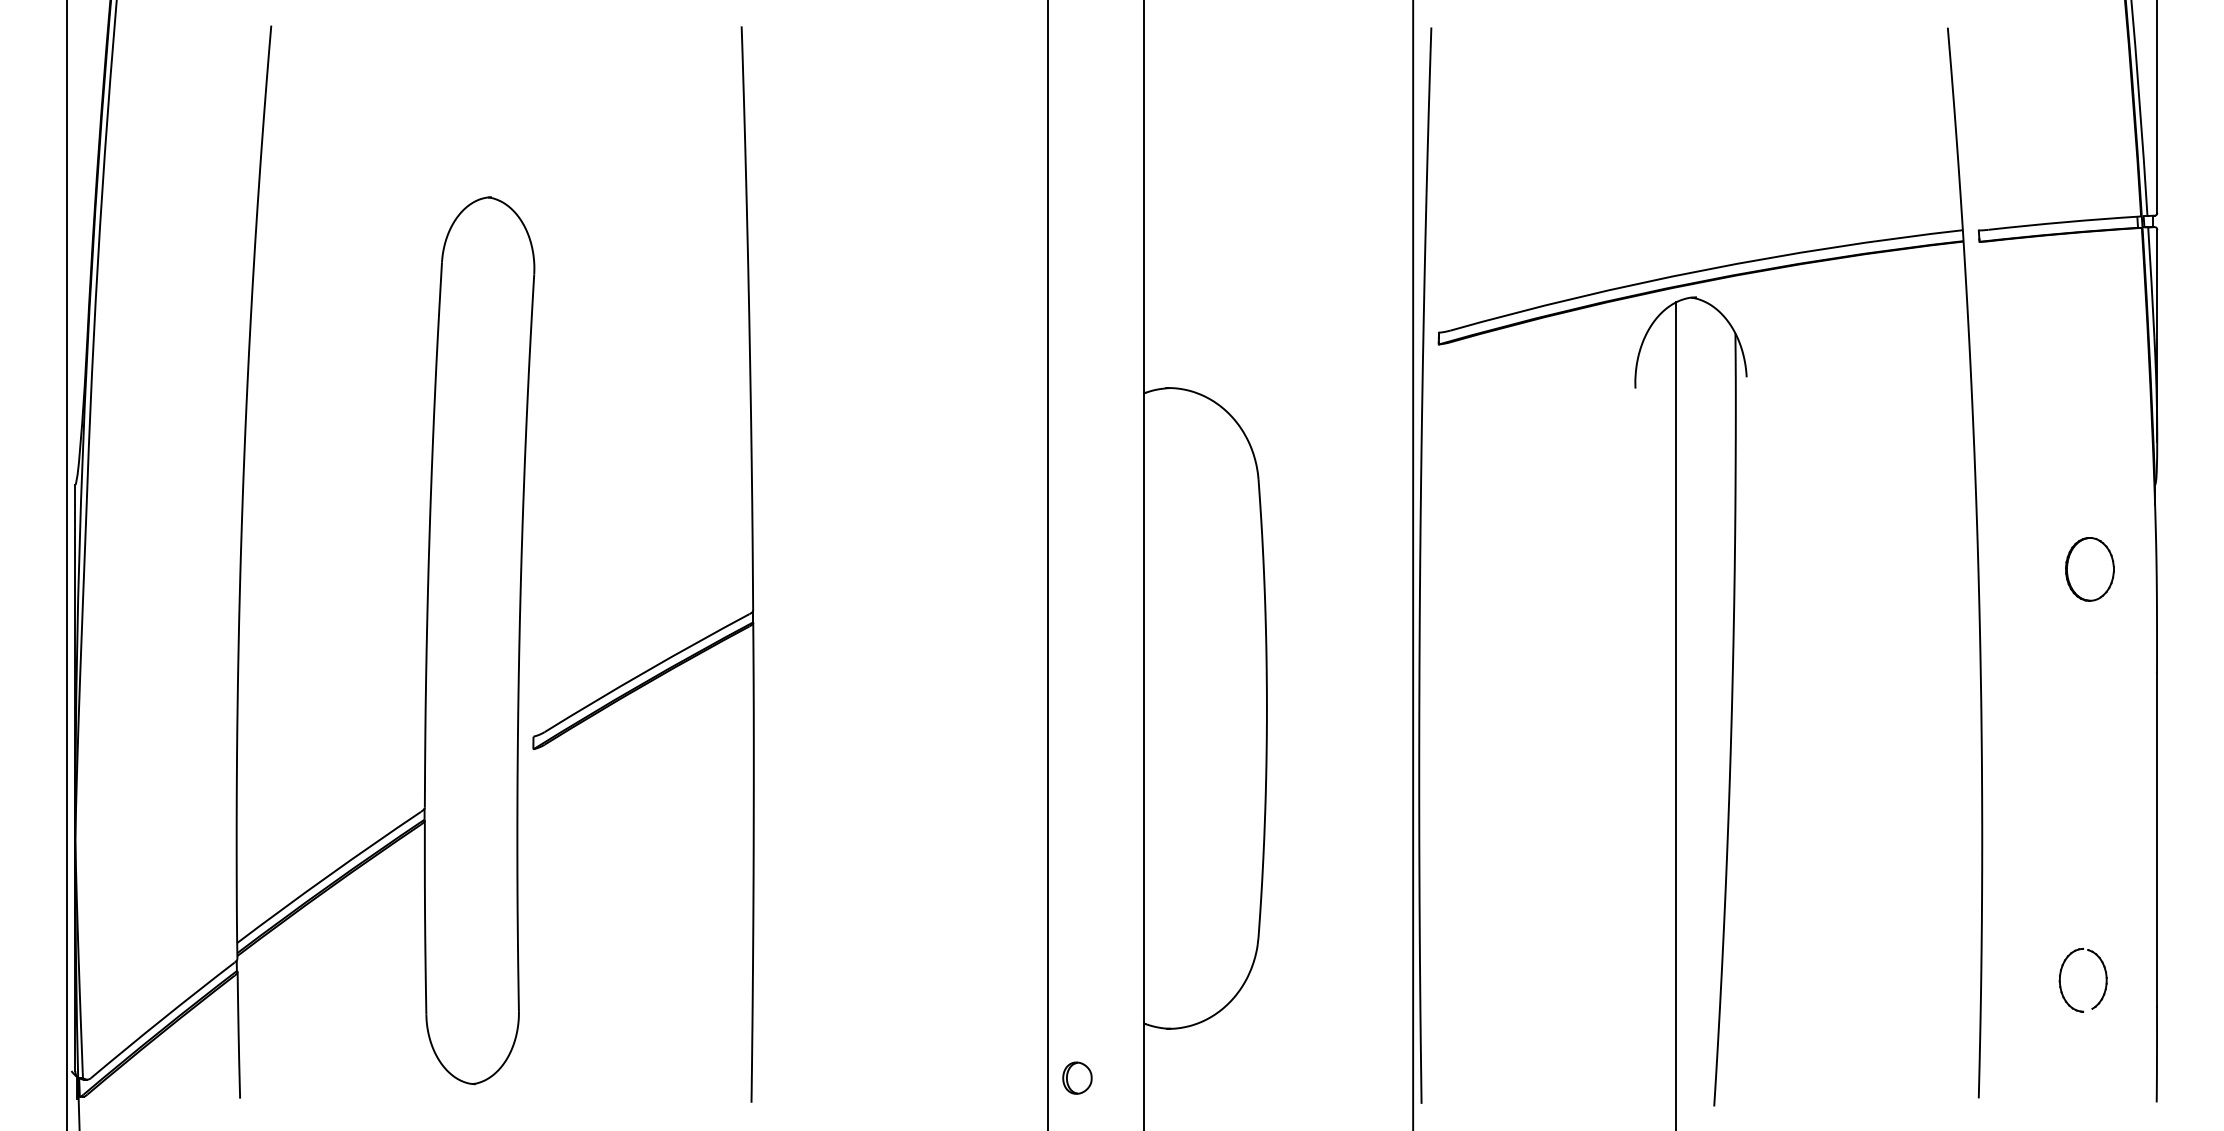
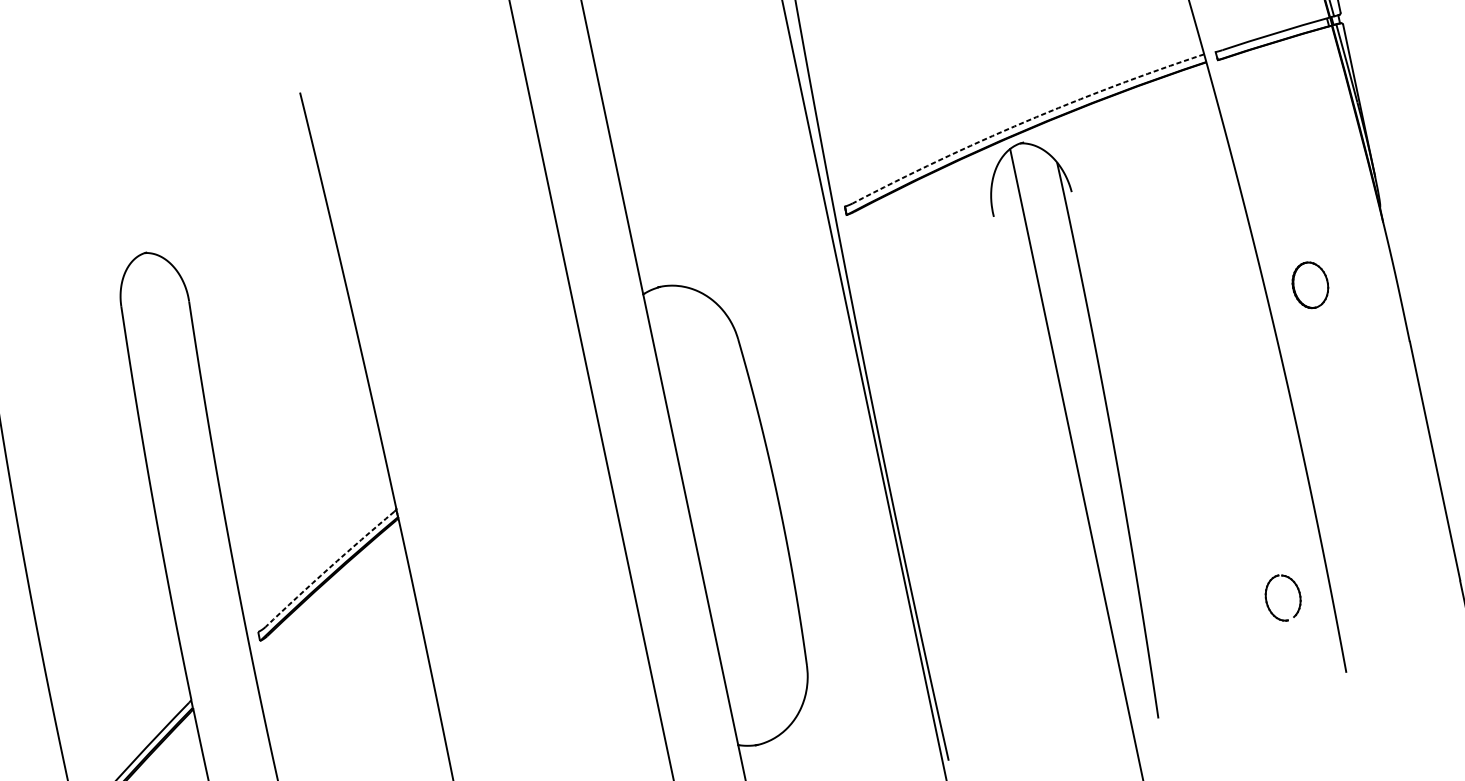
arc: (1704, 270) -> (1025, 122), solid -> dashed
part: (2089, 569) -> (1310, 285), moved
arc: (646, 671) -> (329, 568), solid -> dashed
part: (2061, 974) -> (1266, 597), moved

